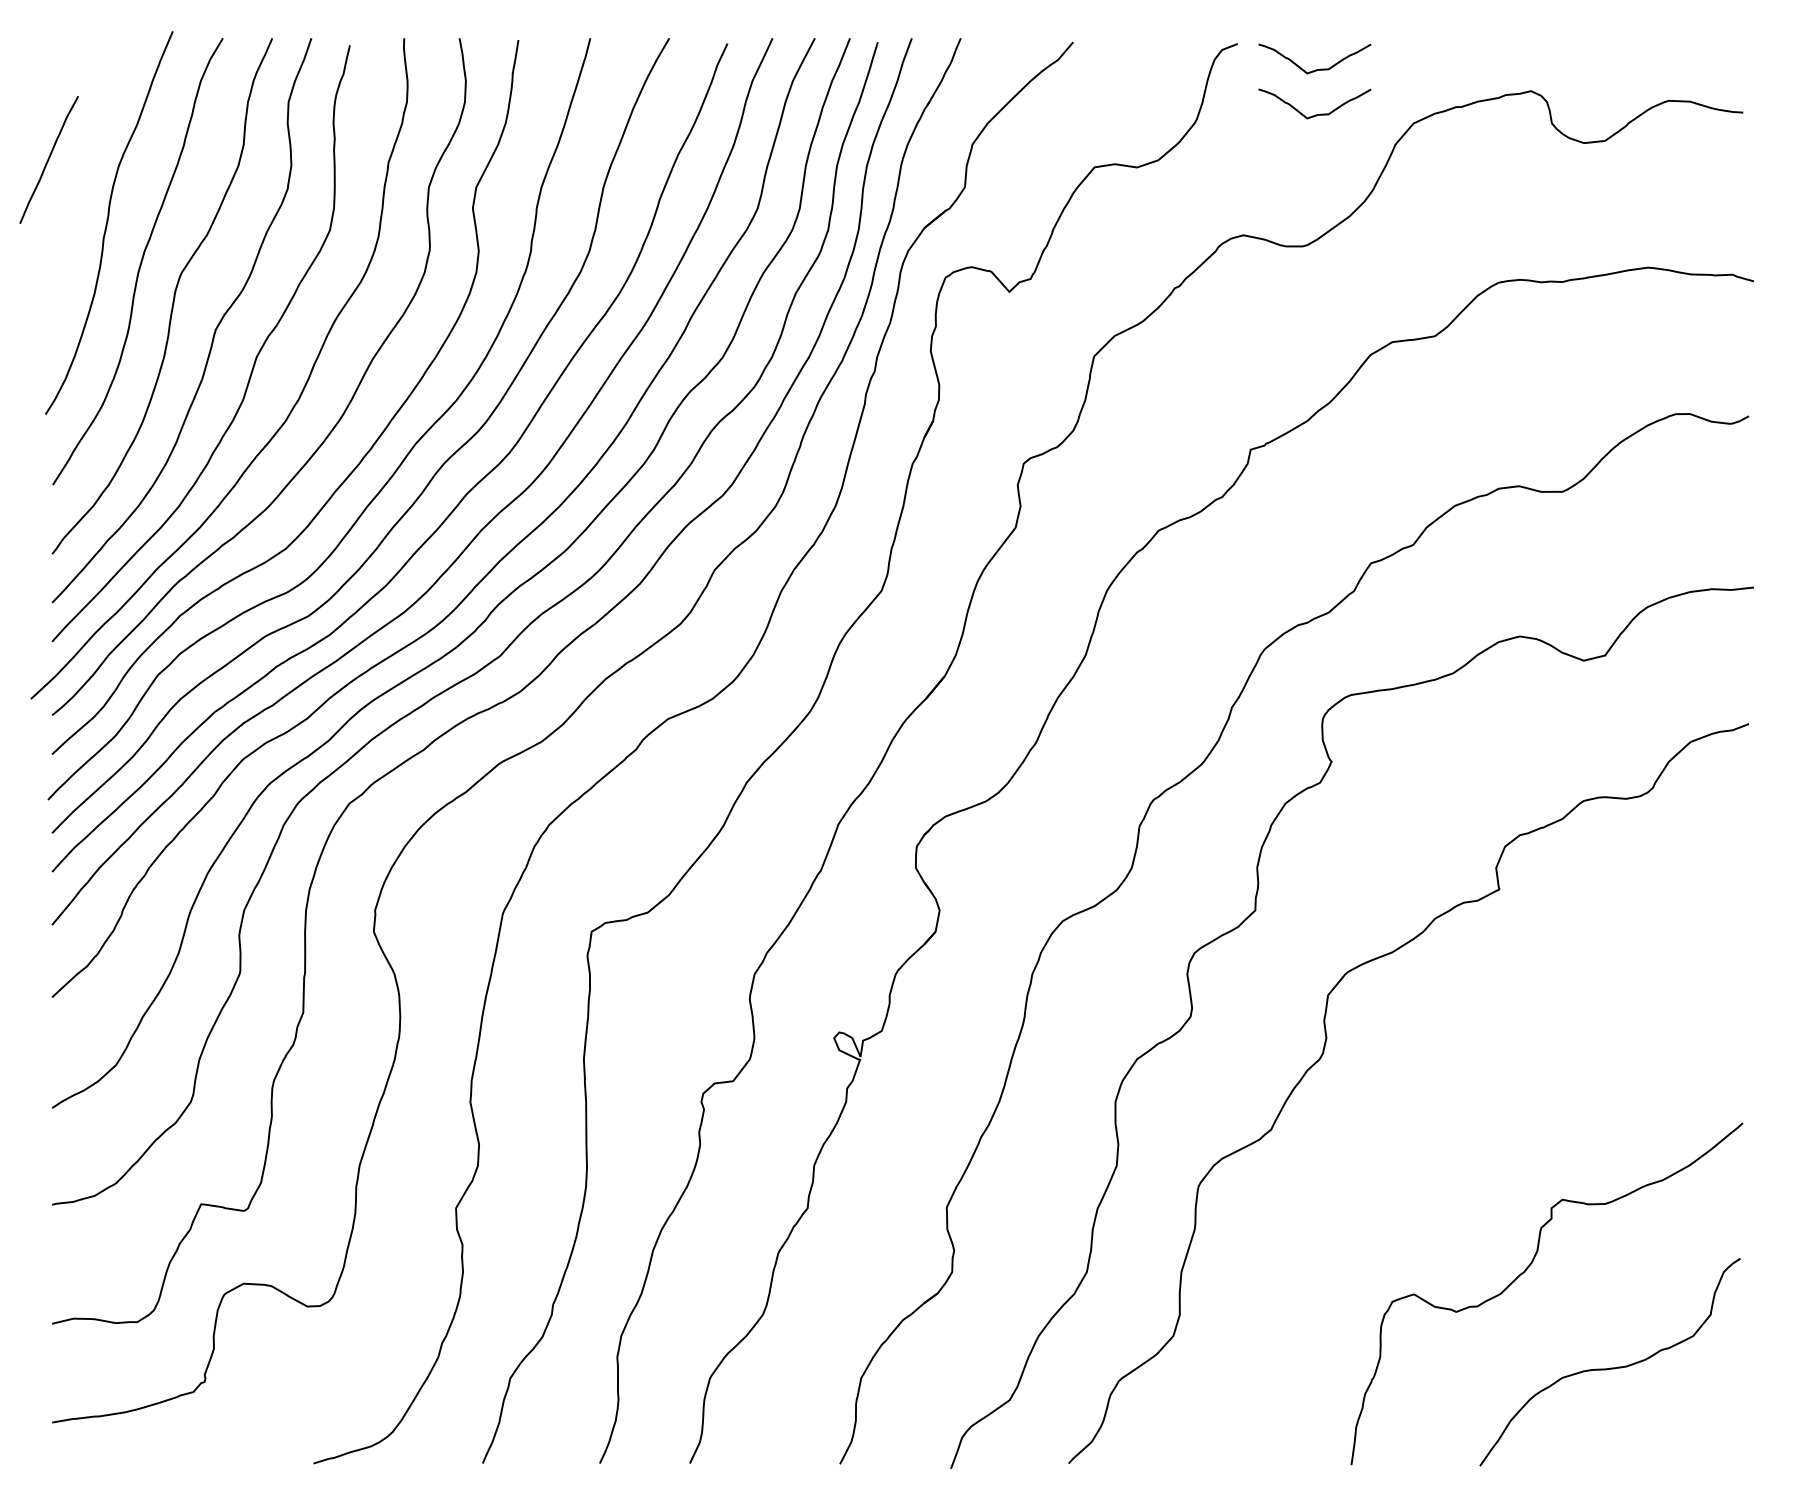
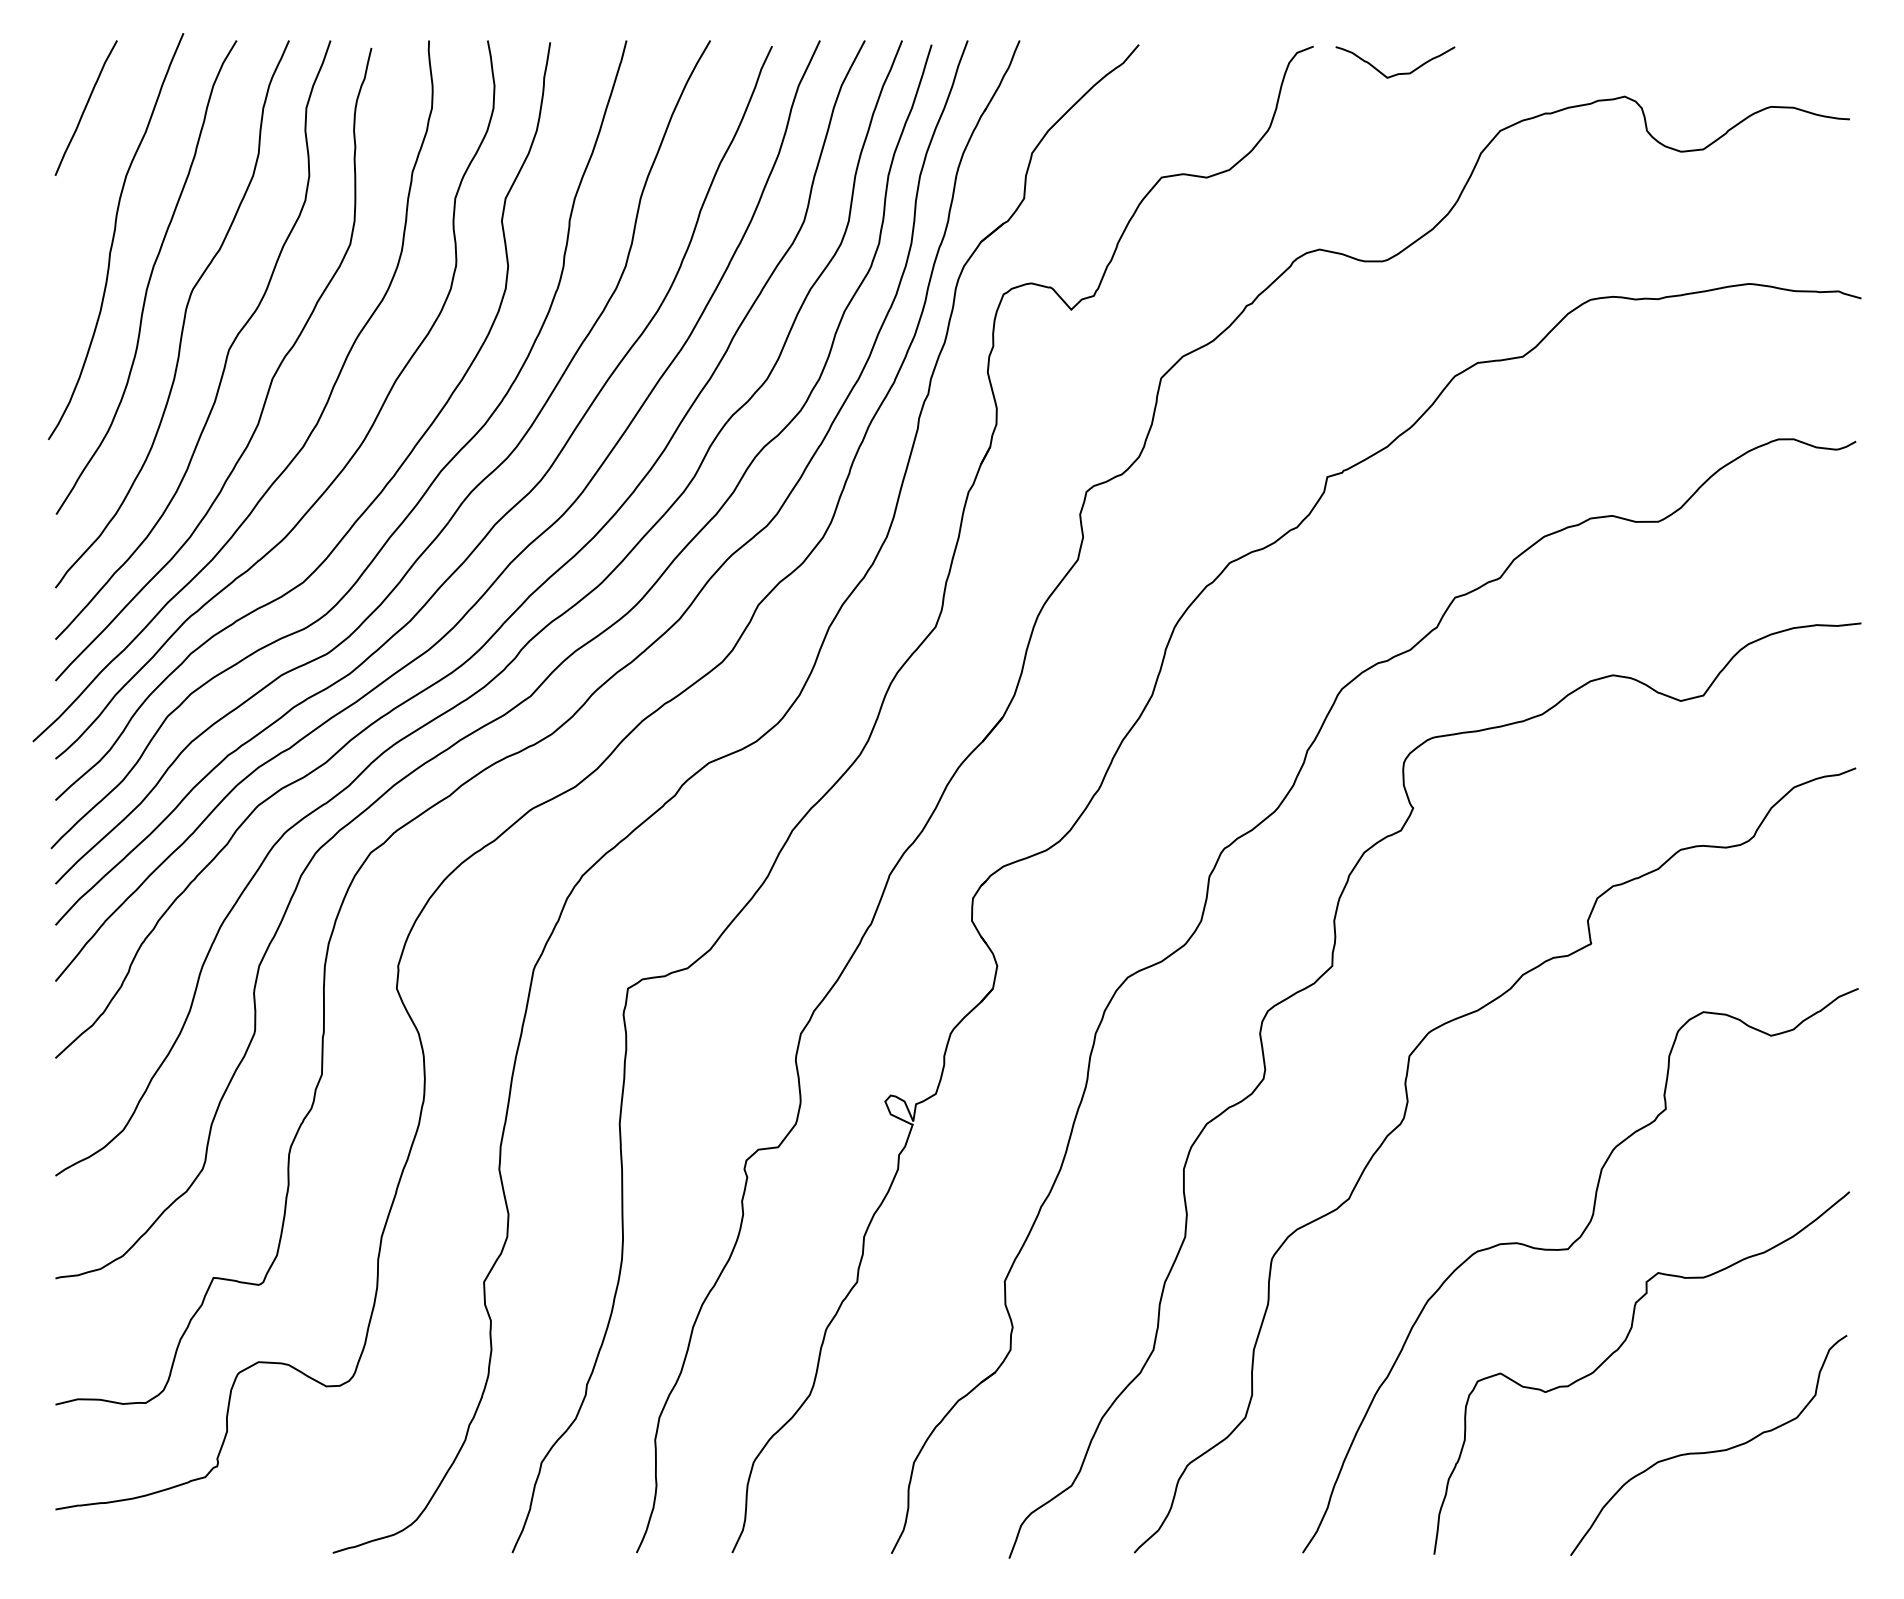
curve: (1315, 114) -> (1396, 121), removed
curve: (48, 159) -> (85, 107), moved
curve: (1477, 1178) -> (1568, 1250), added

